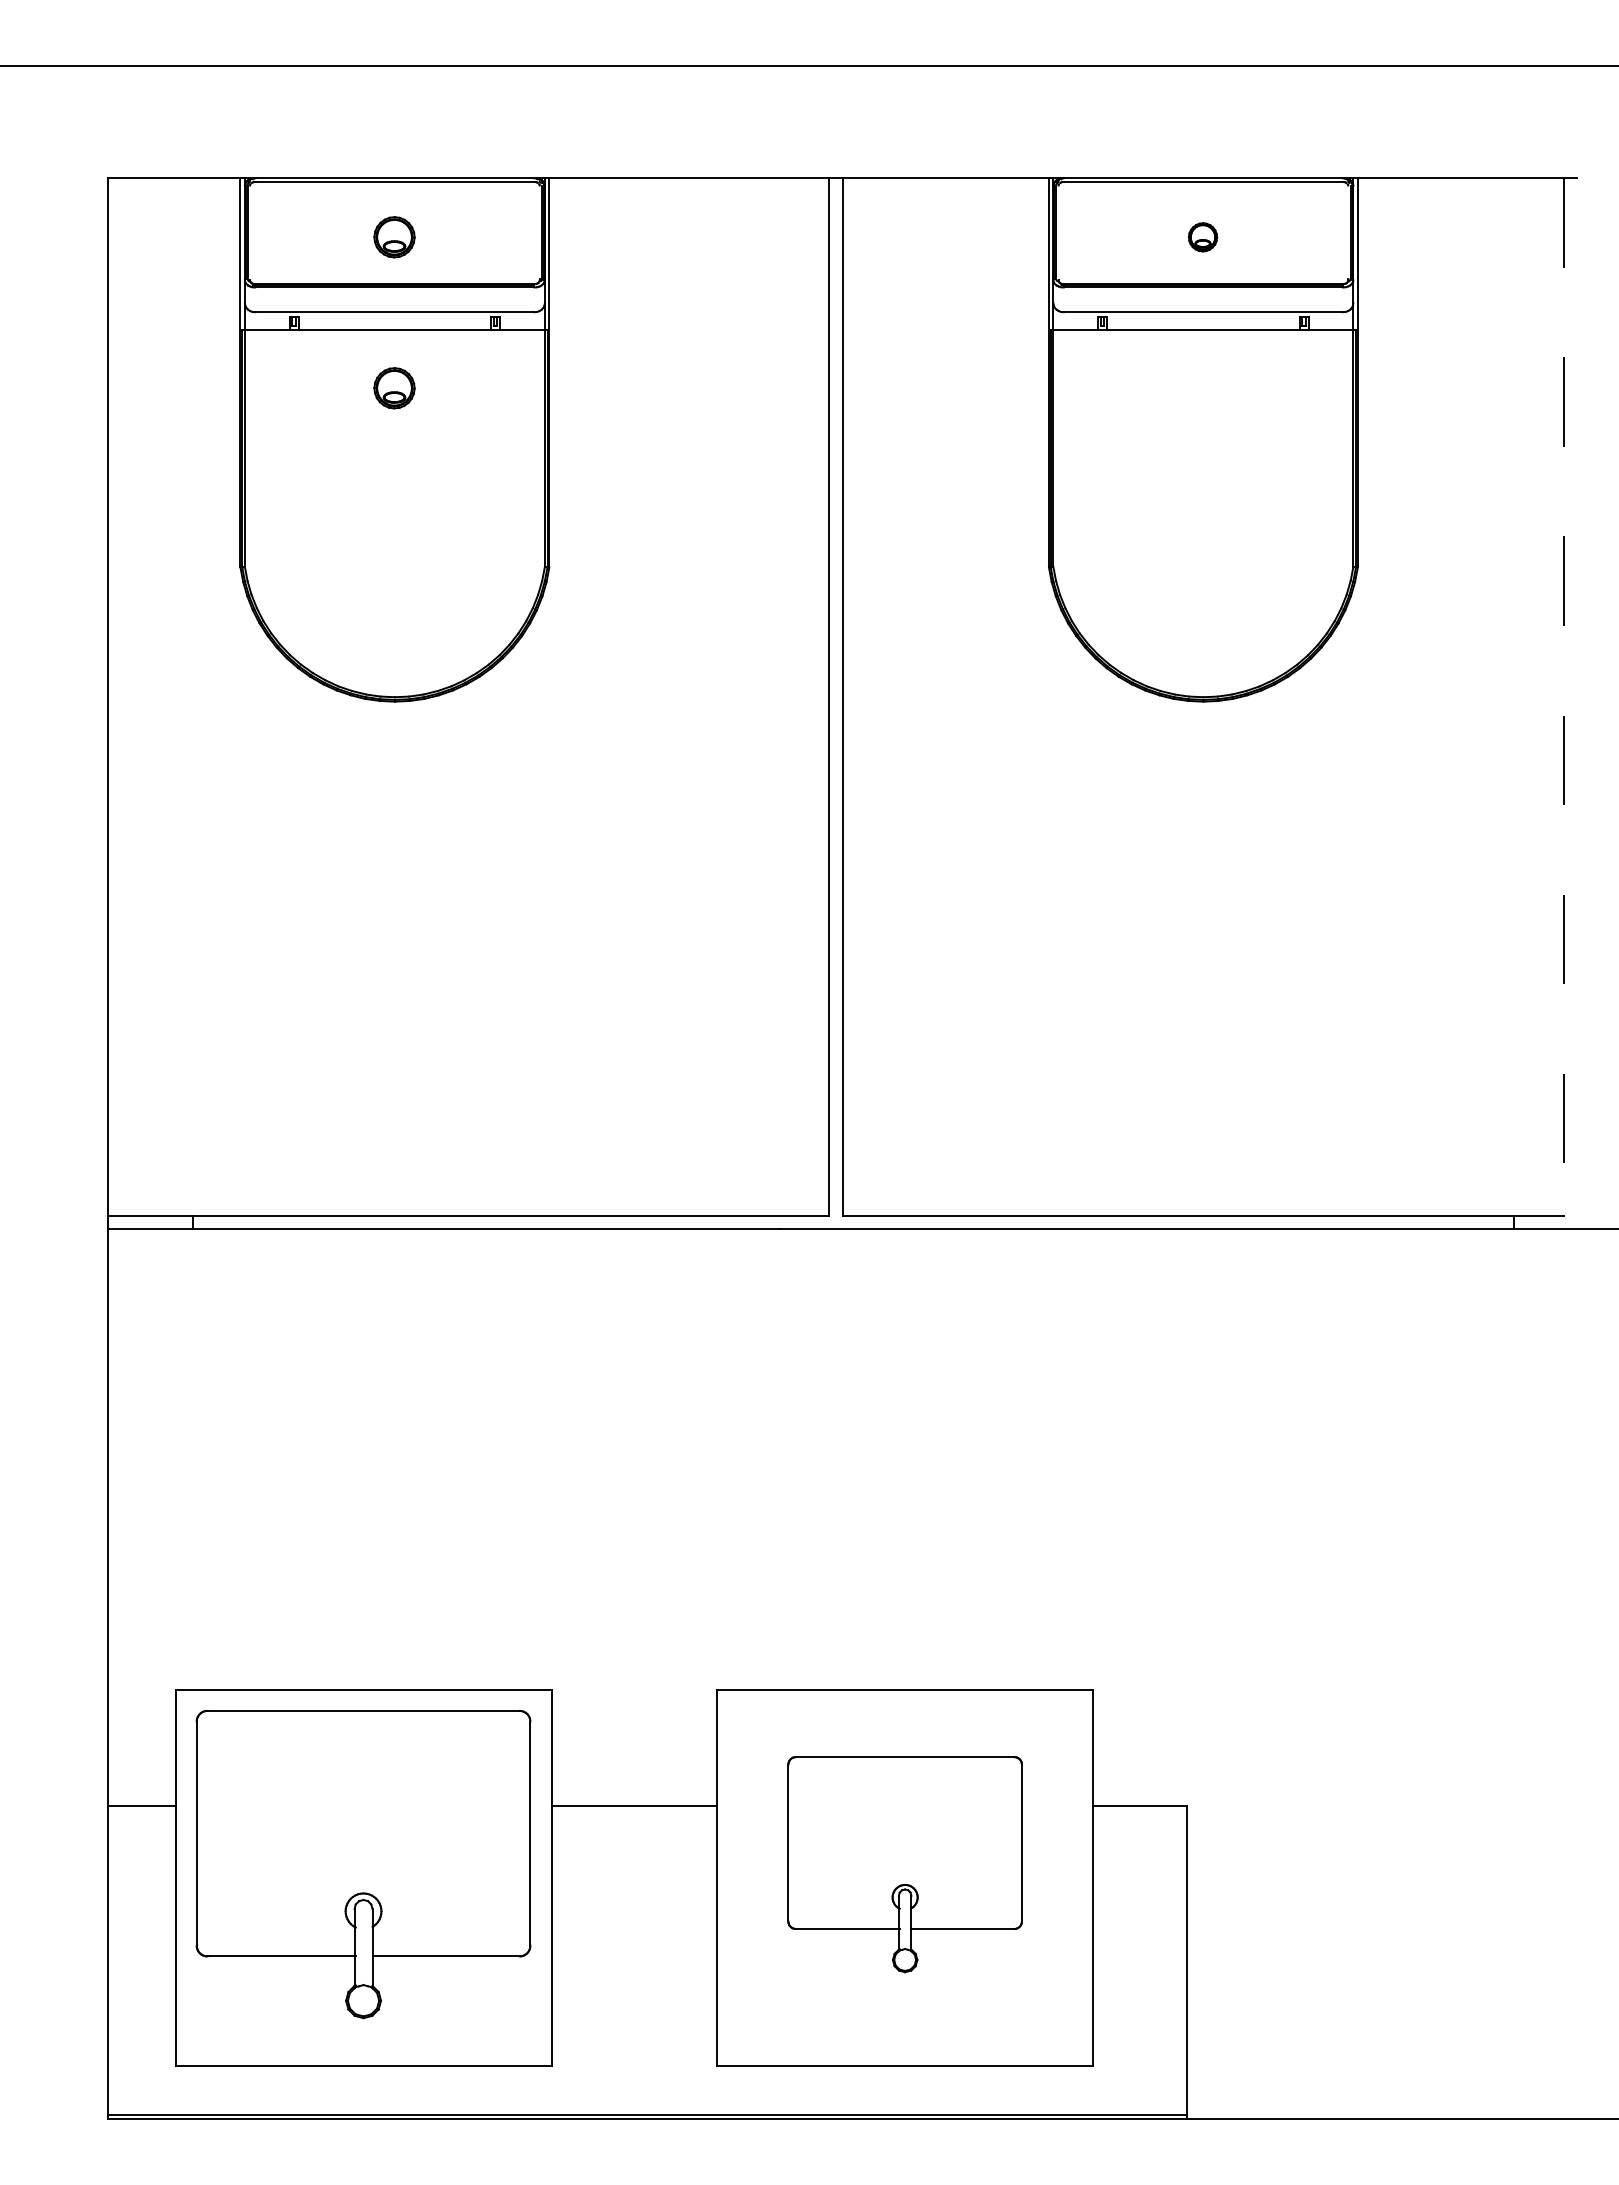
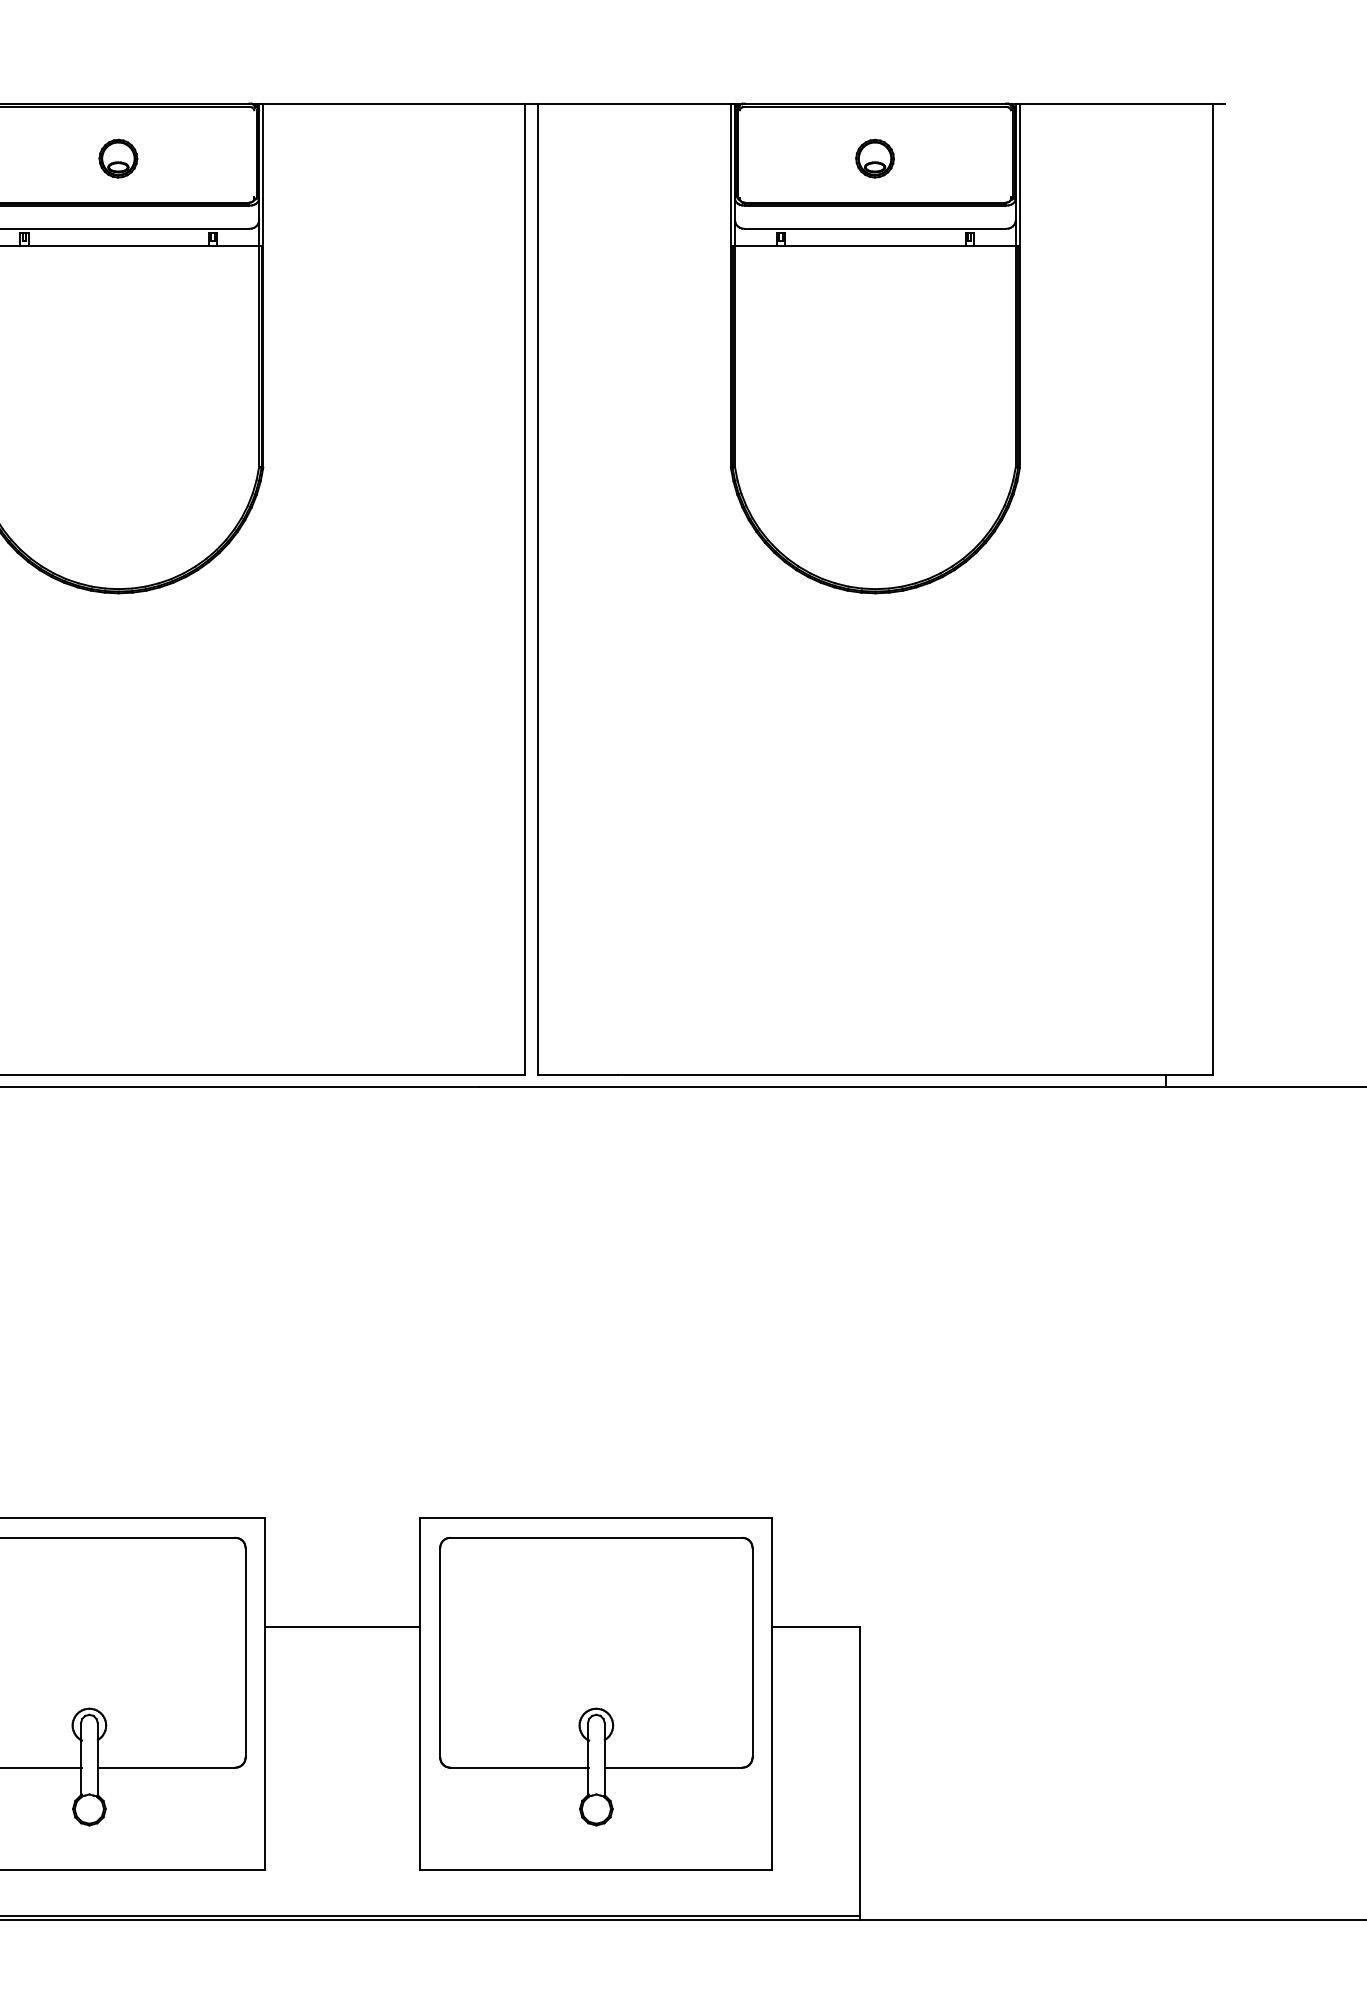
part: (1202, 237) -> (874, 158), size x1.43
part: (394, 388) -> (118, 300), removed
line: (1563, 697) -> (1212, 589), dashed -> solid
part: (904, 1864) -> (595, 1681), size x1.43

